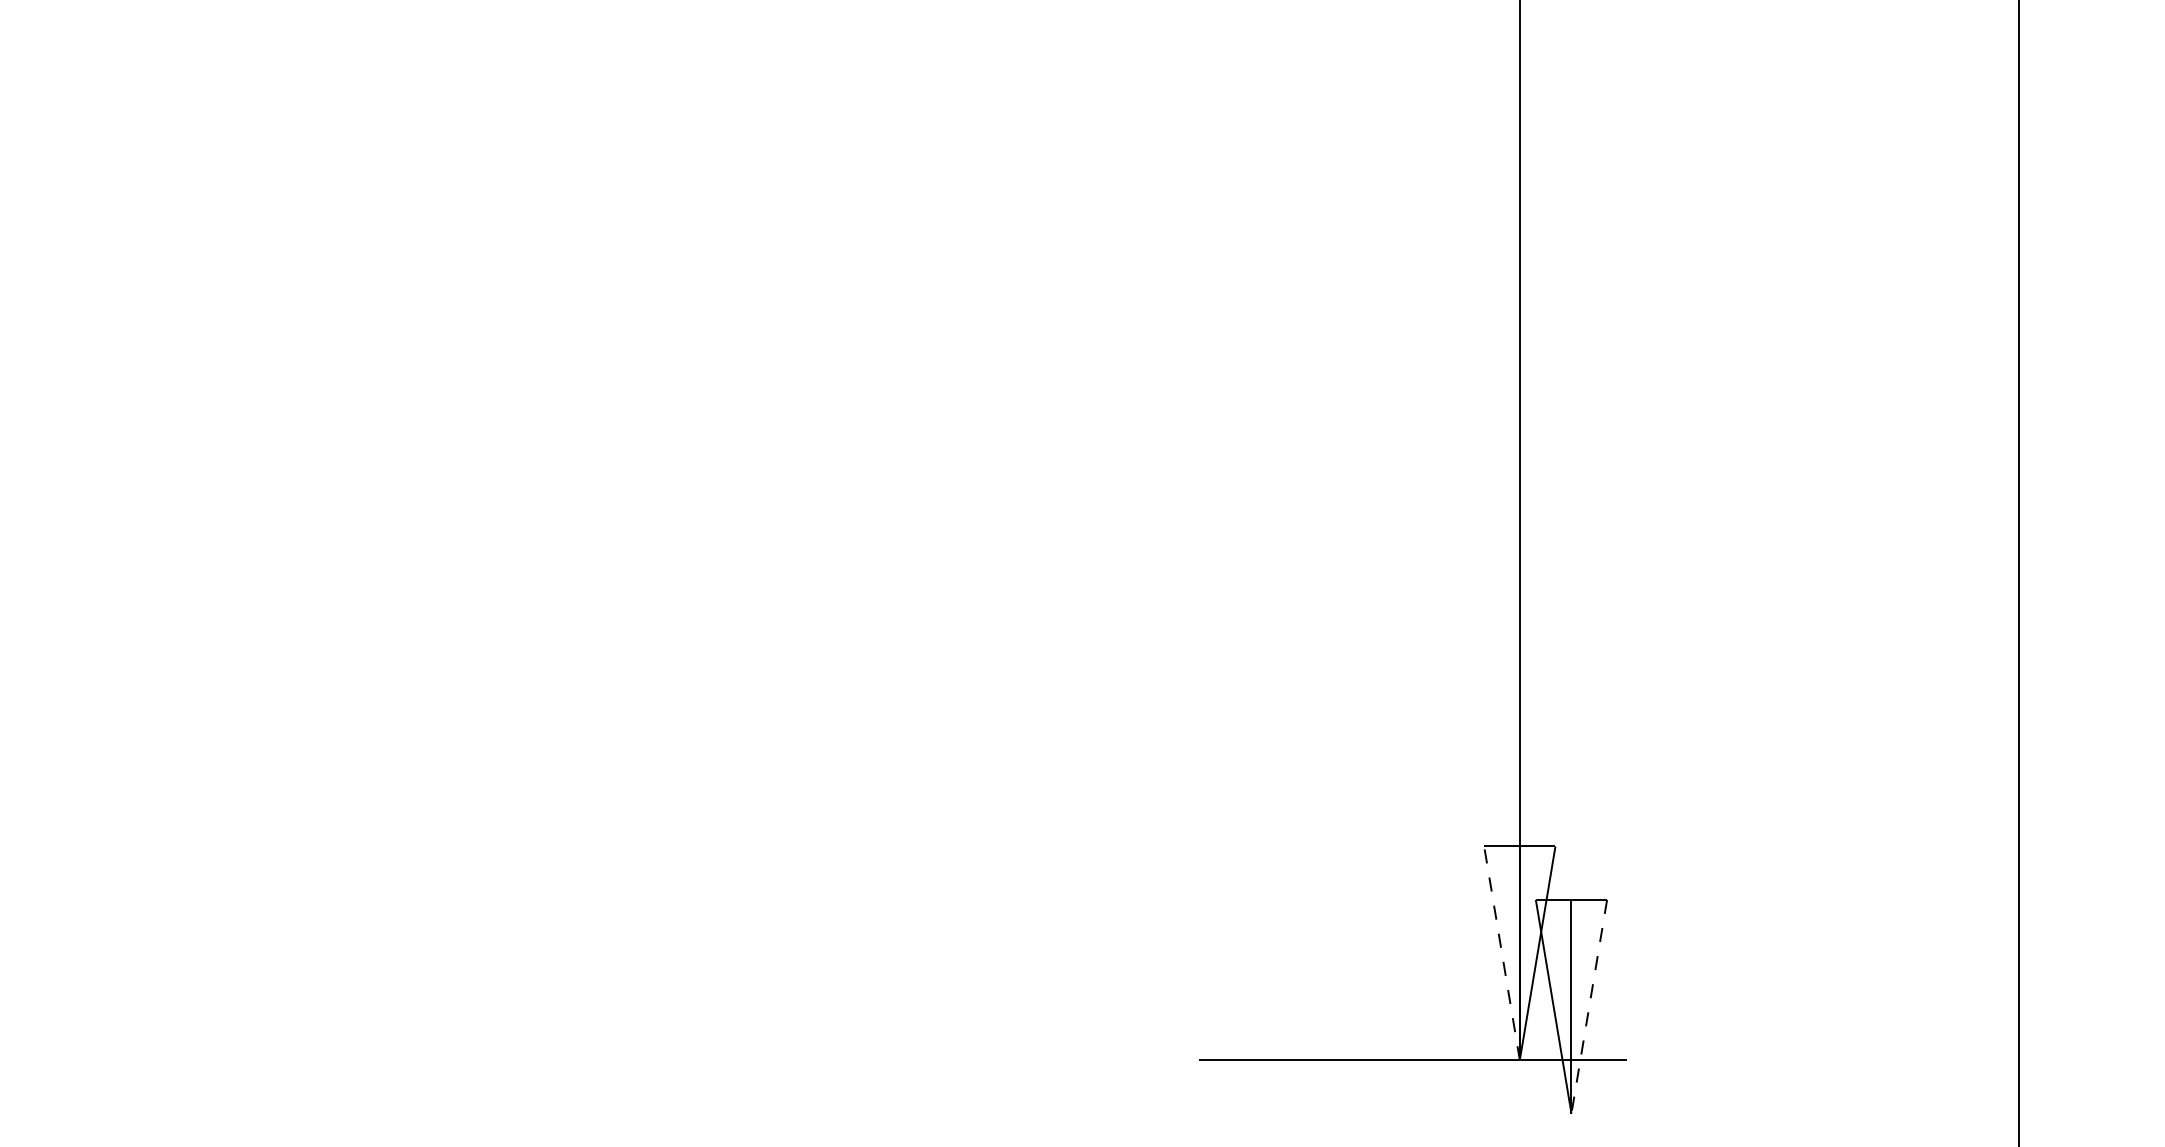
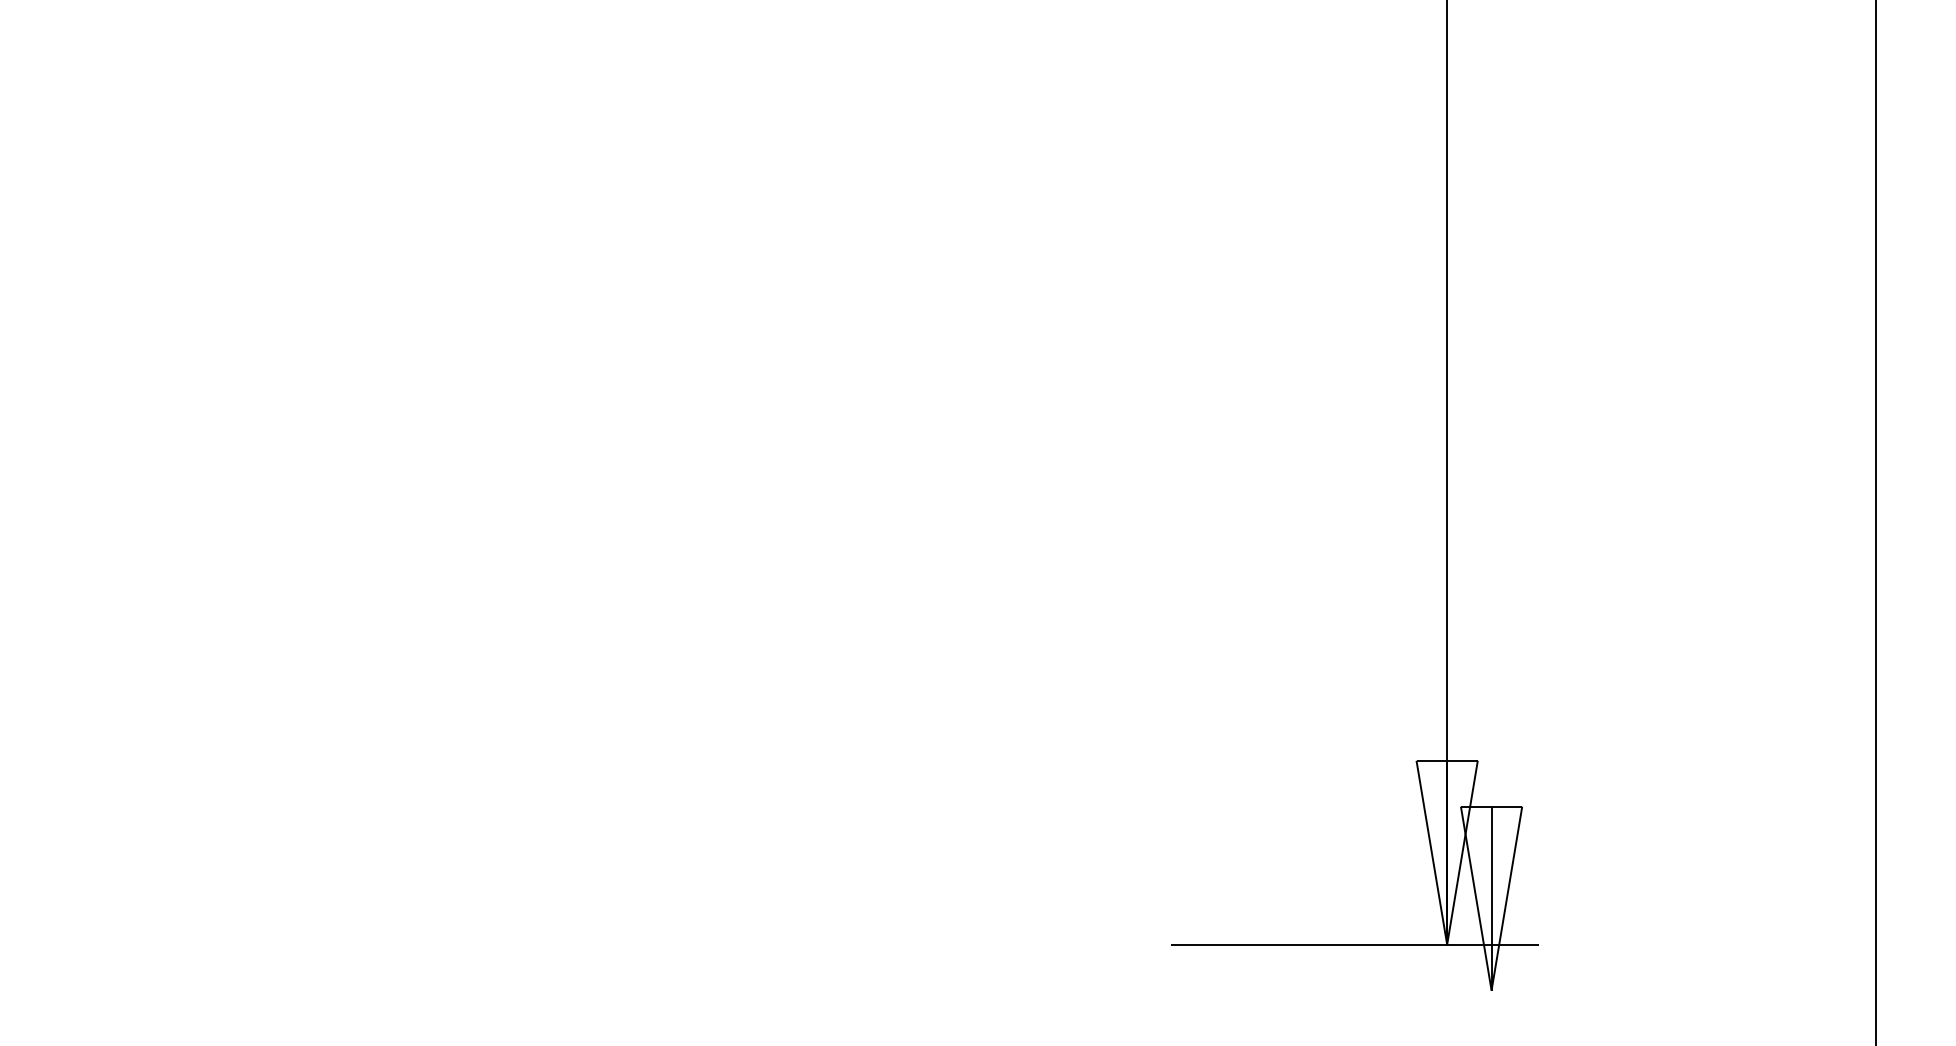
line: (1501, 953) -> (1431, 852), dashed -> solid
line: (1588, 1007) -> (1506, 899), dashed -> solid

